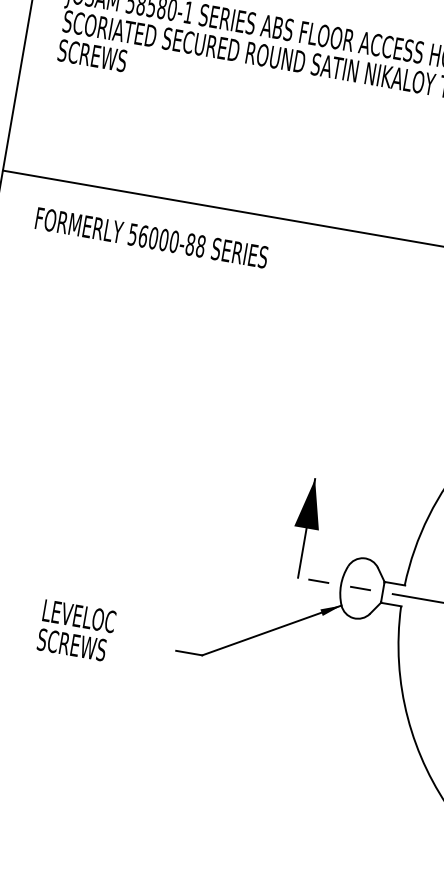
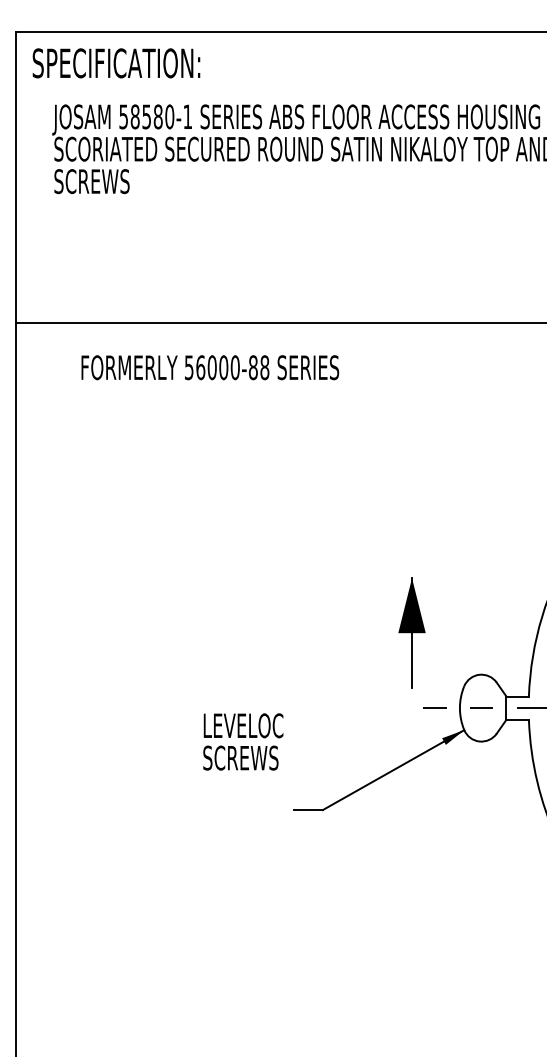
text: (152, 237) -> (210, 367), moved
part: (306, 527) -> (411, 632), moved
text: (76, 630) -> (243, 741), moved

